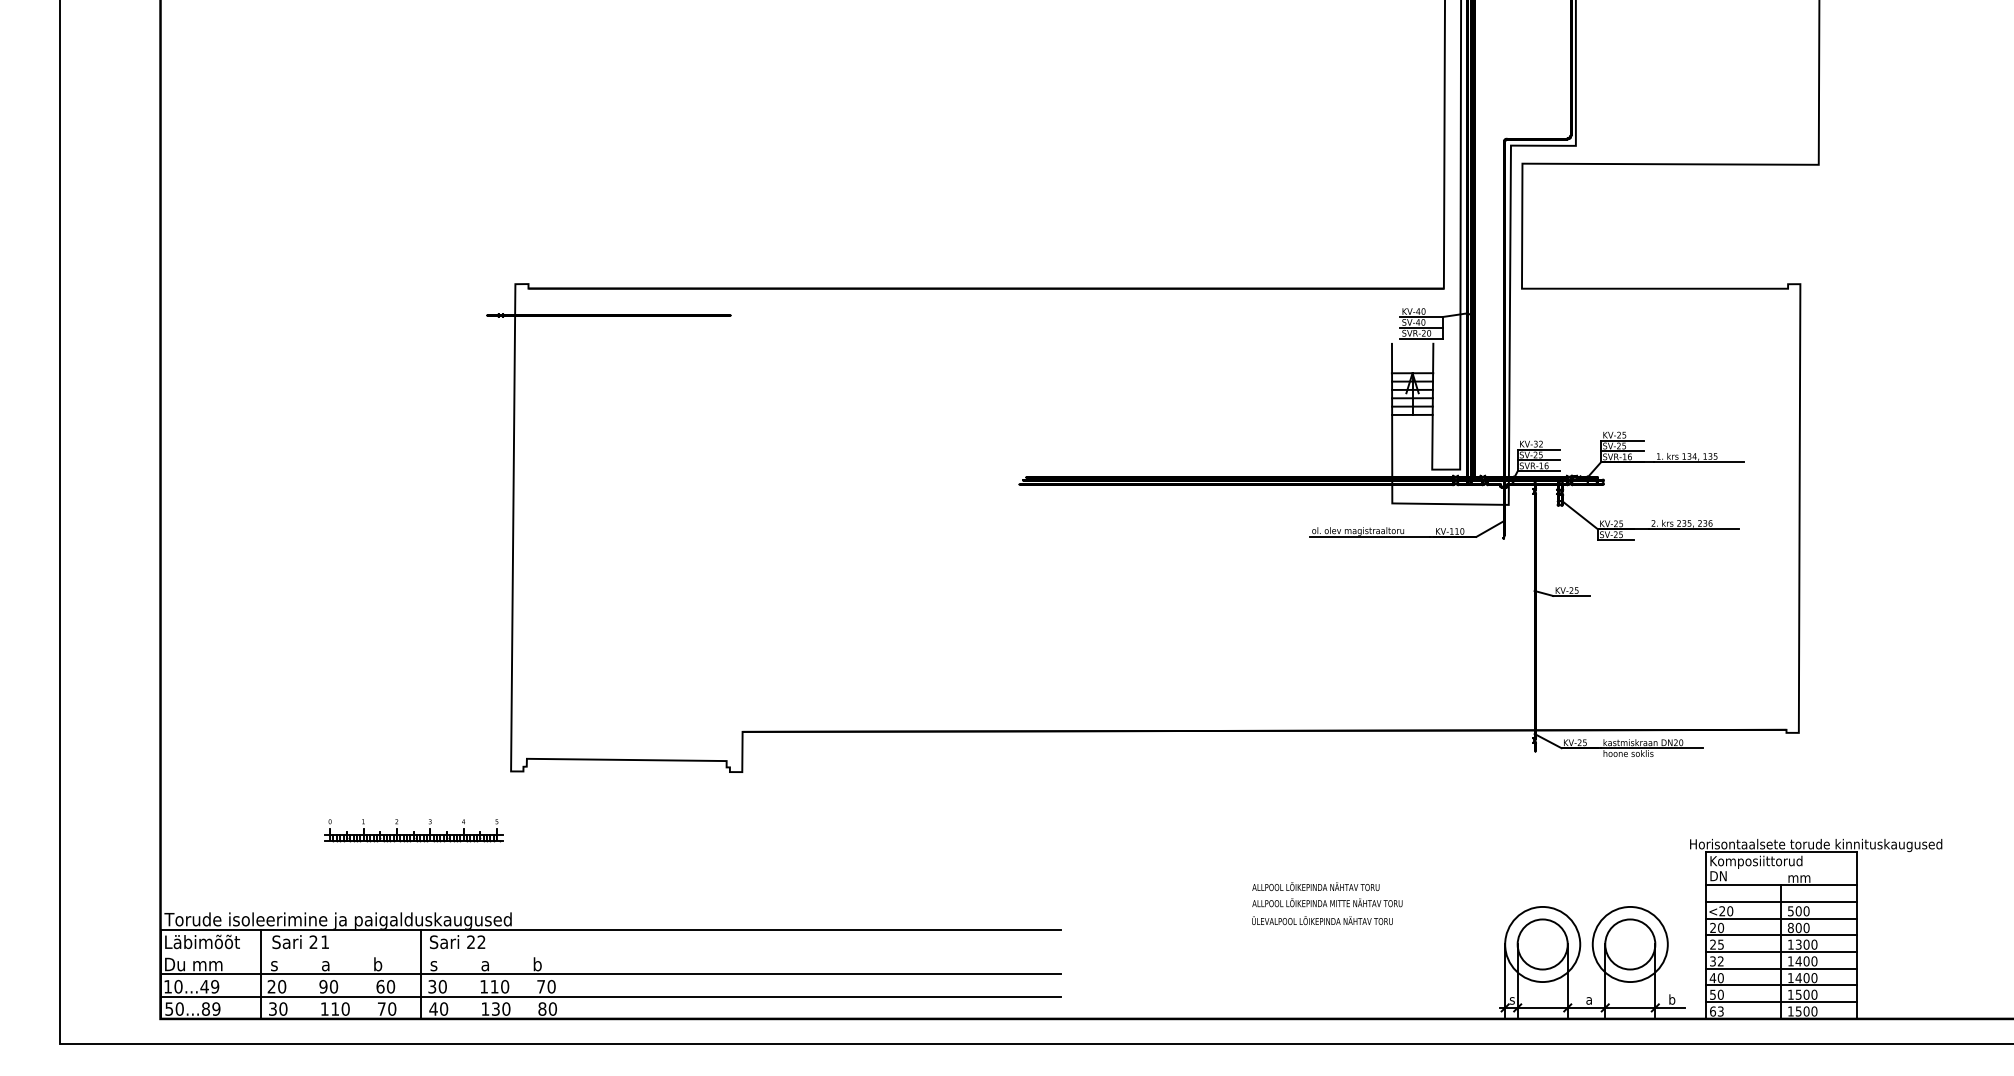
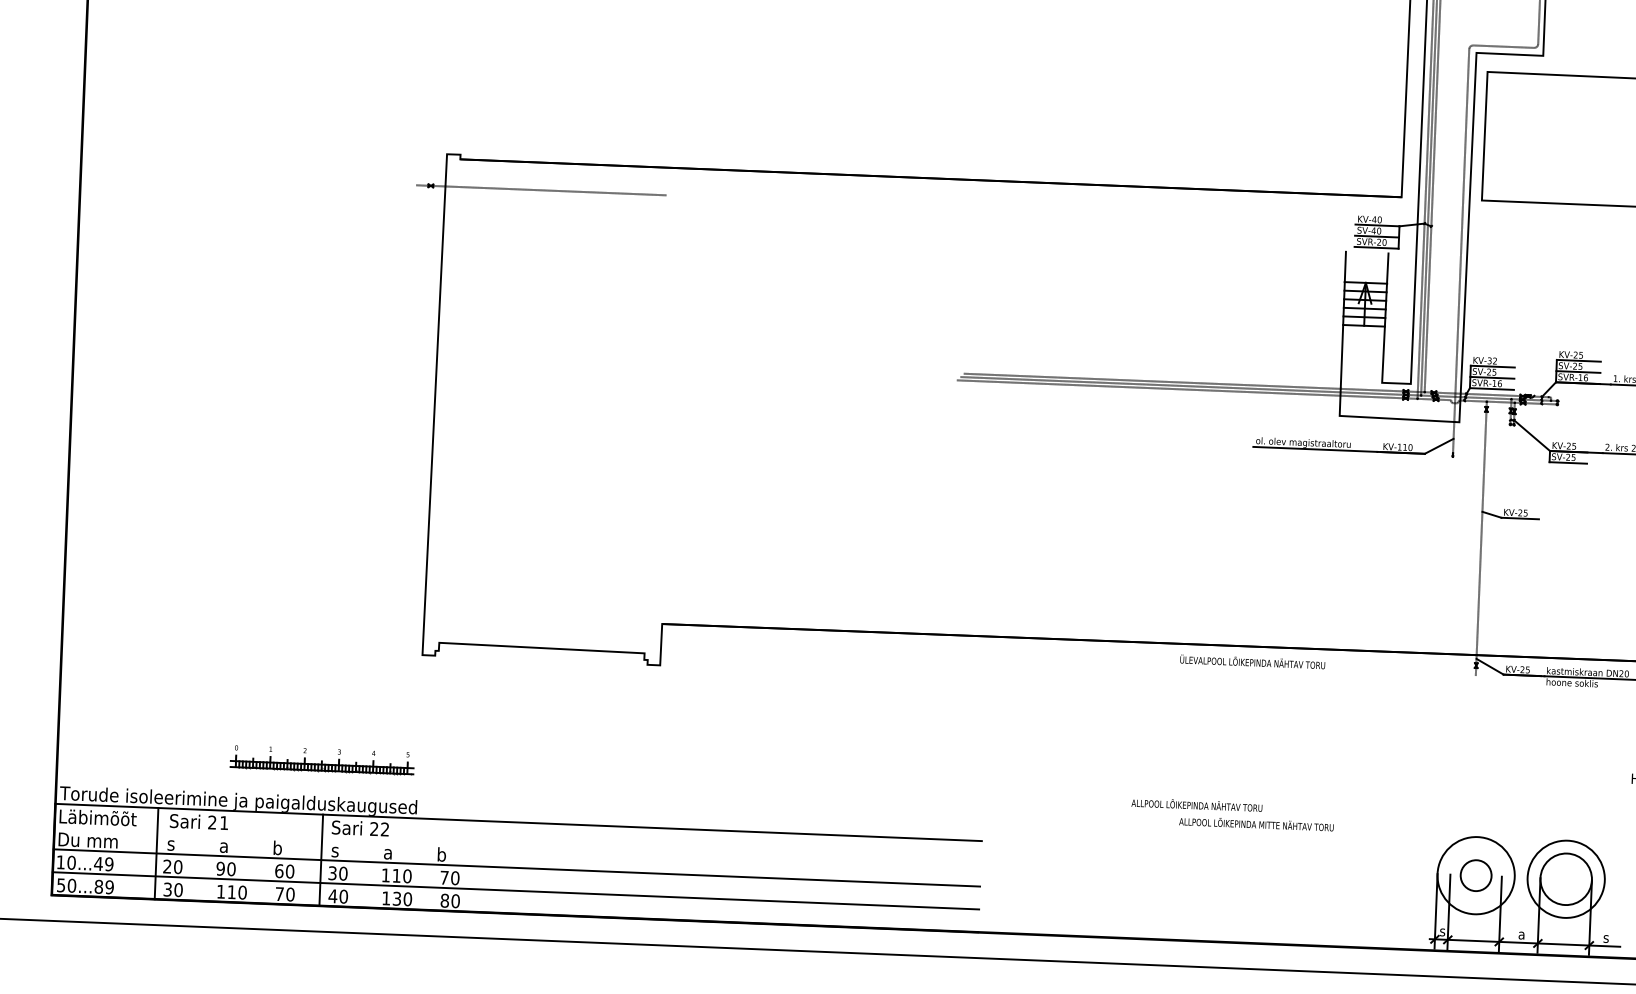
part: (413, 830) -> (321, 760), moved
text: (1315, 886) -> (1196, 804), moved
text: (1322, 920) -> (1252, 661), moved
circle: (1542, 944) -> (1475, 875), size x0.6
text: (1672, 999) -> (1607, 937), b -> s

